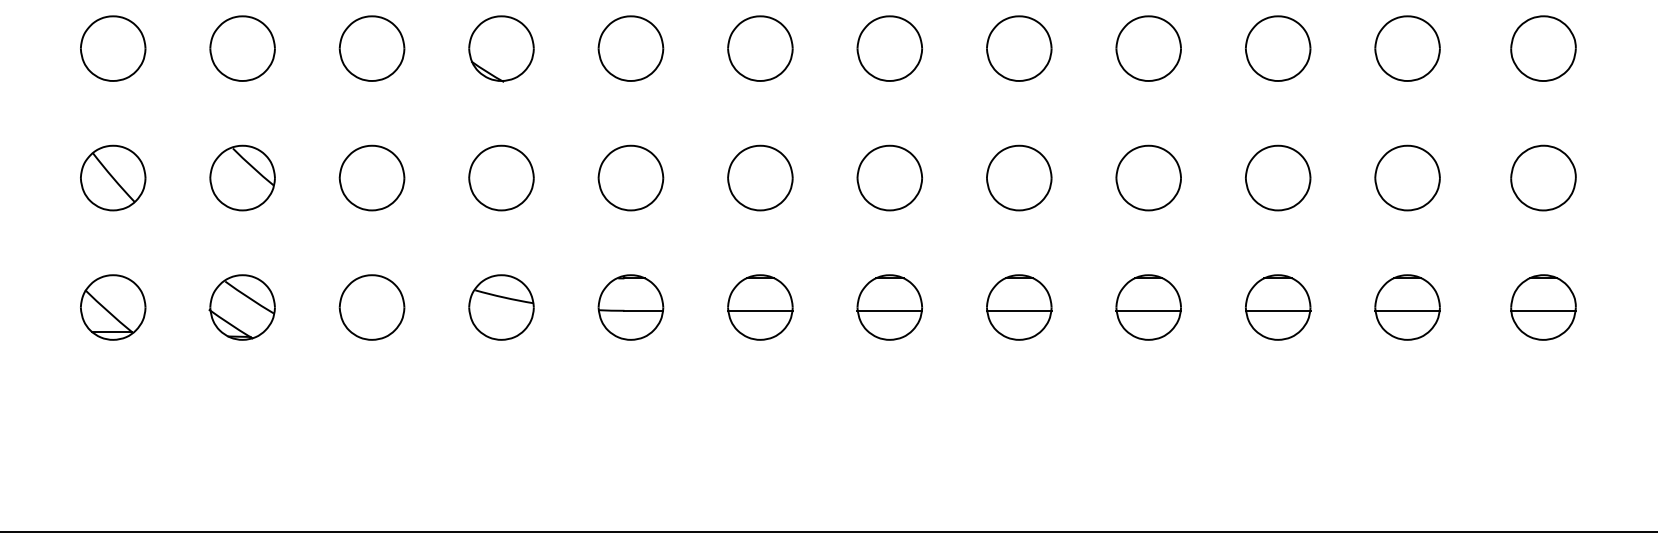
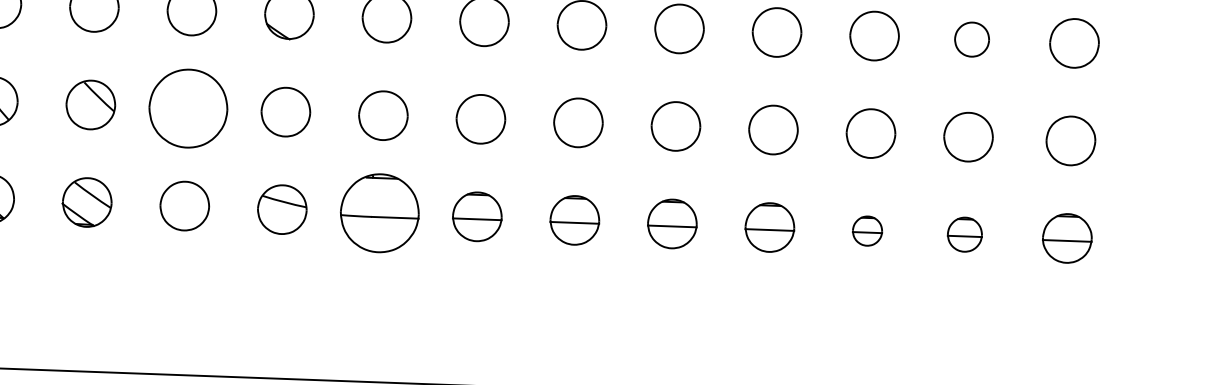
part: (1407, 48) -> (972, 39), size x0.7
part: (371, 177) -> (187, 108), size x1.6
part: (630, 307) -> (379, 213), size x1.6
part: (1278, 307) -> (867, 231), size x0.6
part: (1407, 307) -> (964, 234), size x0.7

